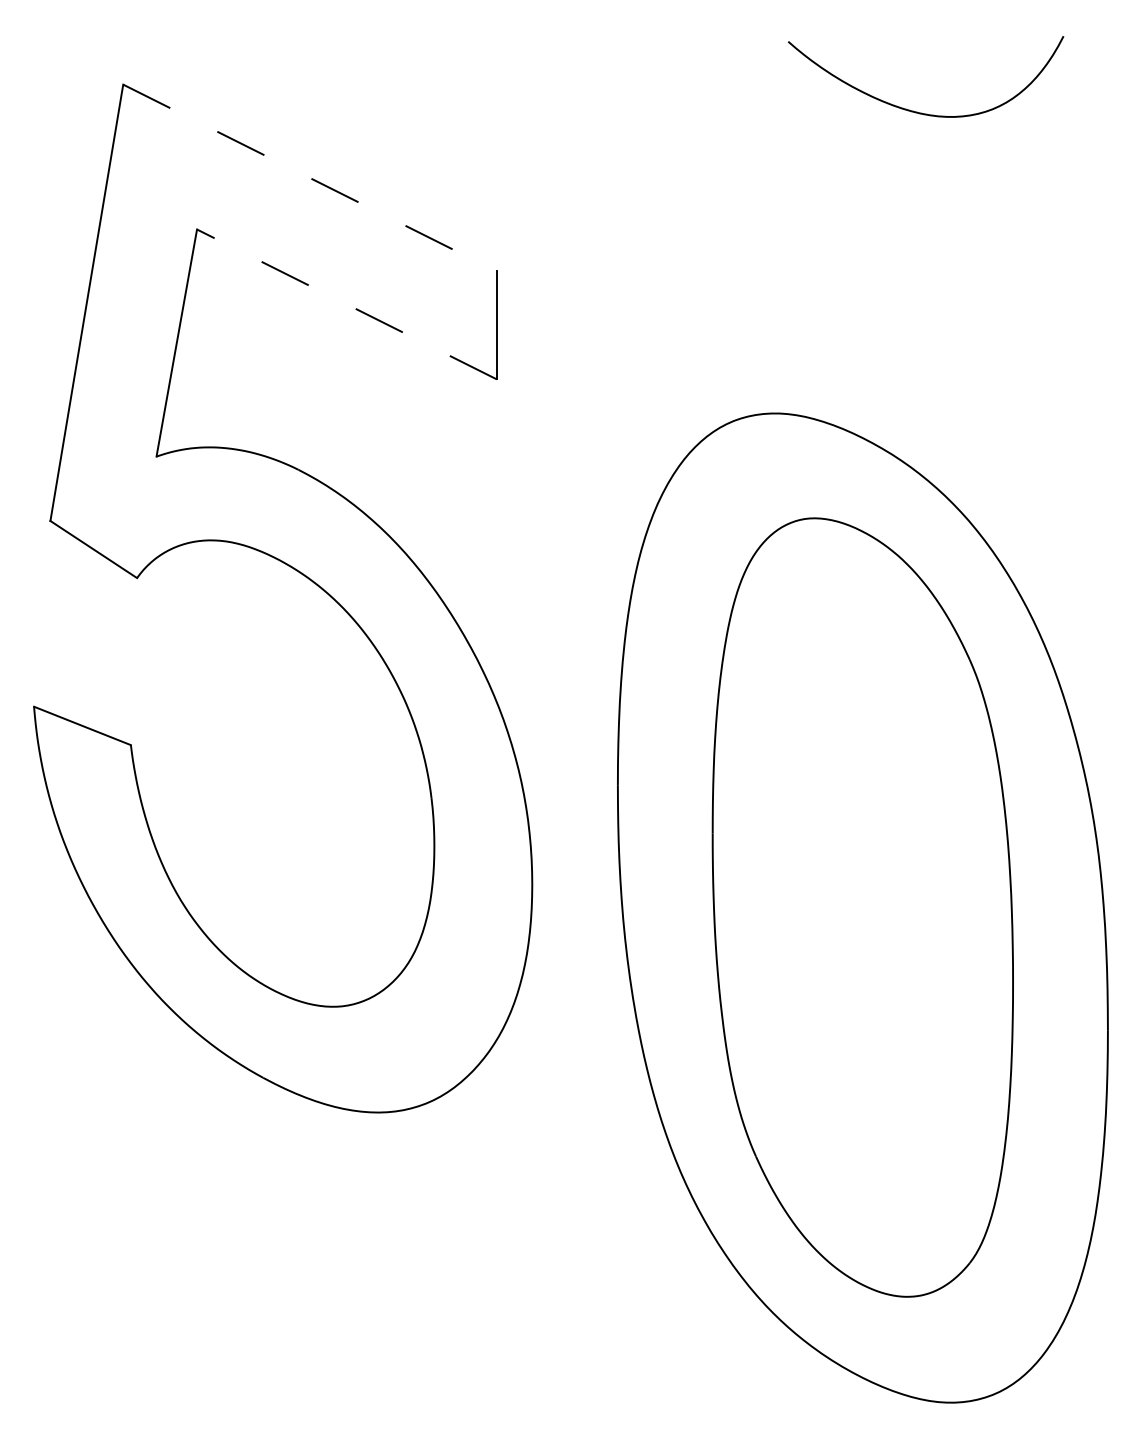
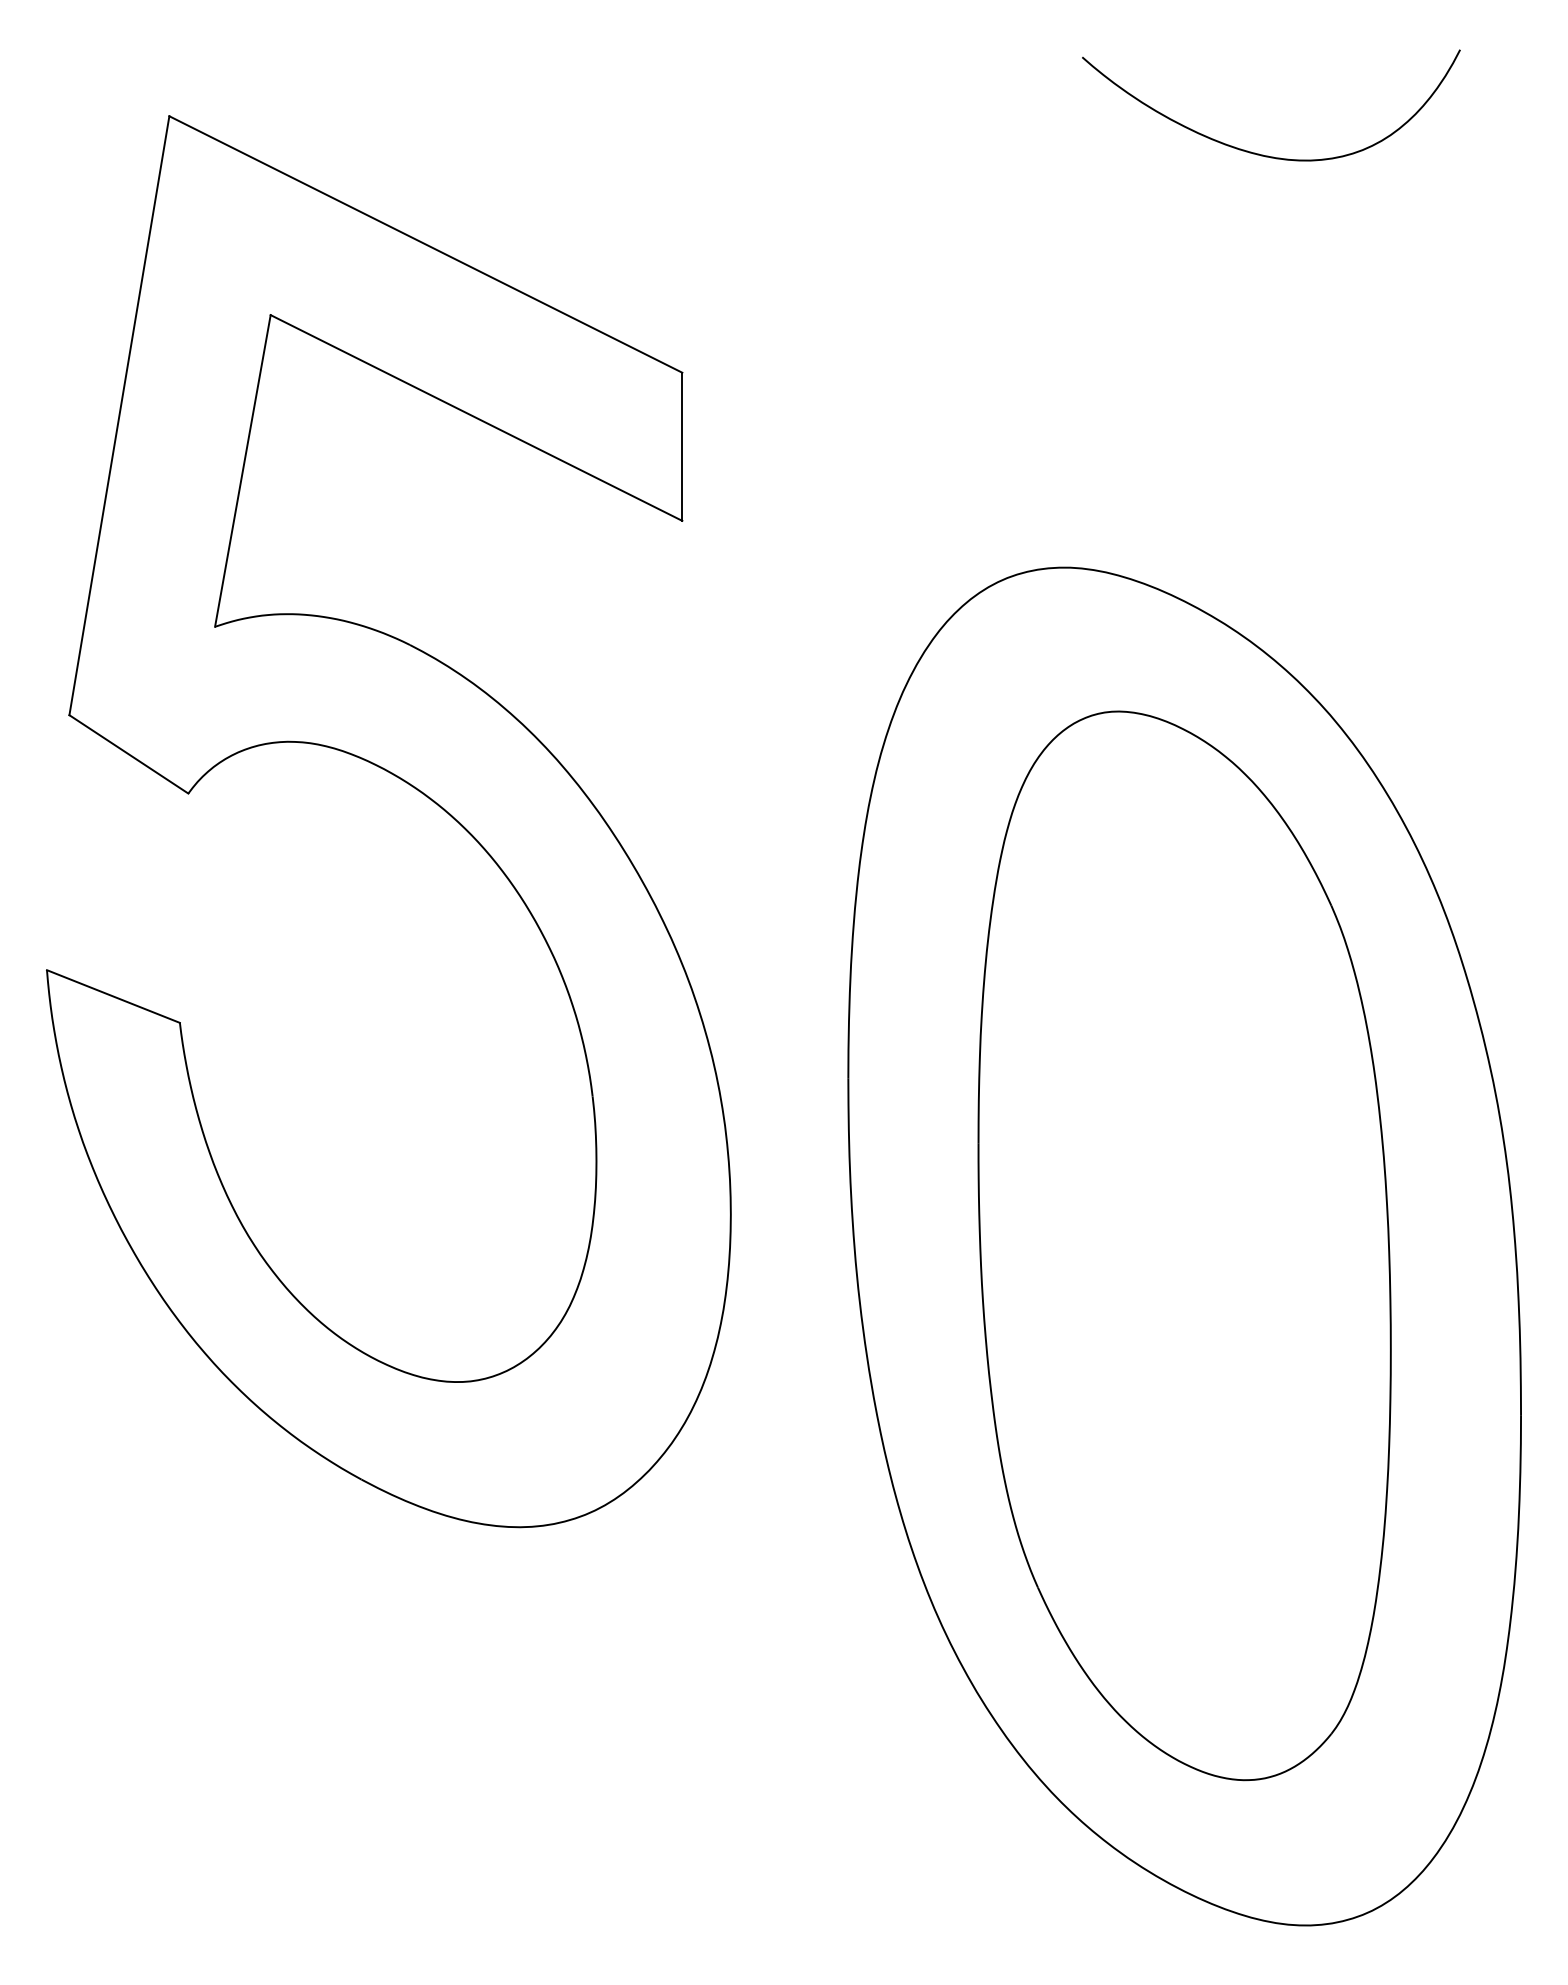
line: (309, 178) -> (425, 244), dashed -> solid
line: (346, 304) -> (476, 417), dashed -> solid

